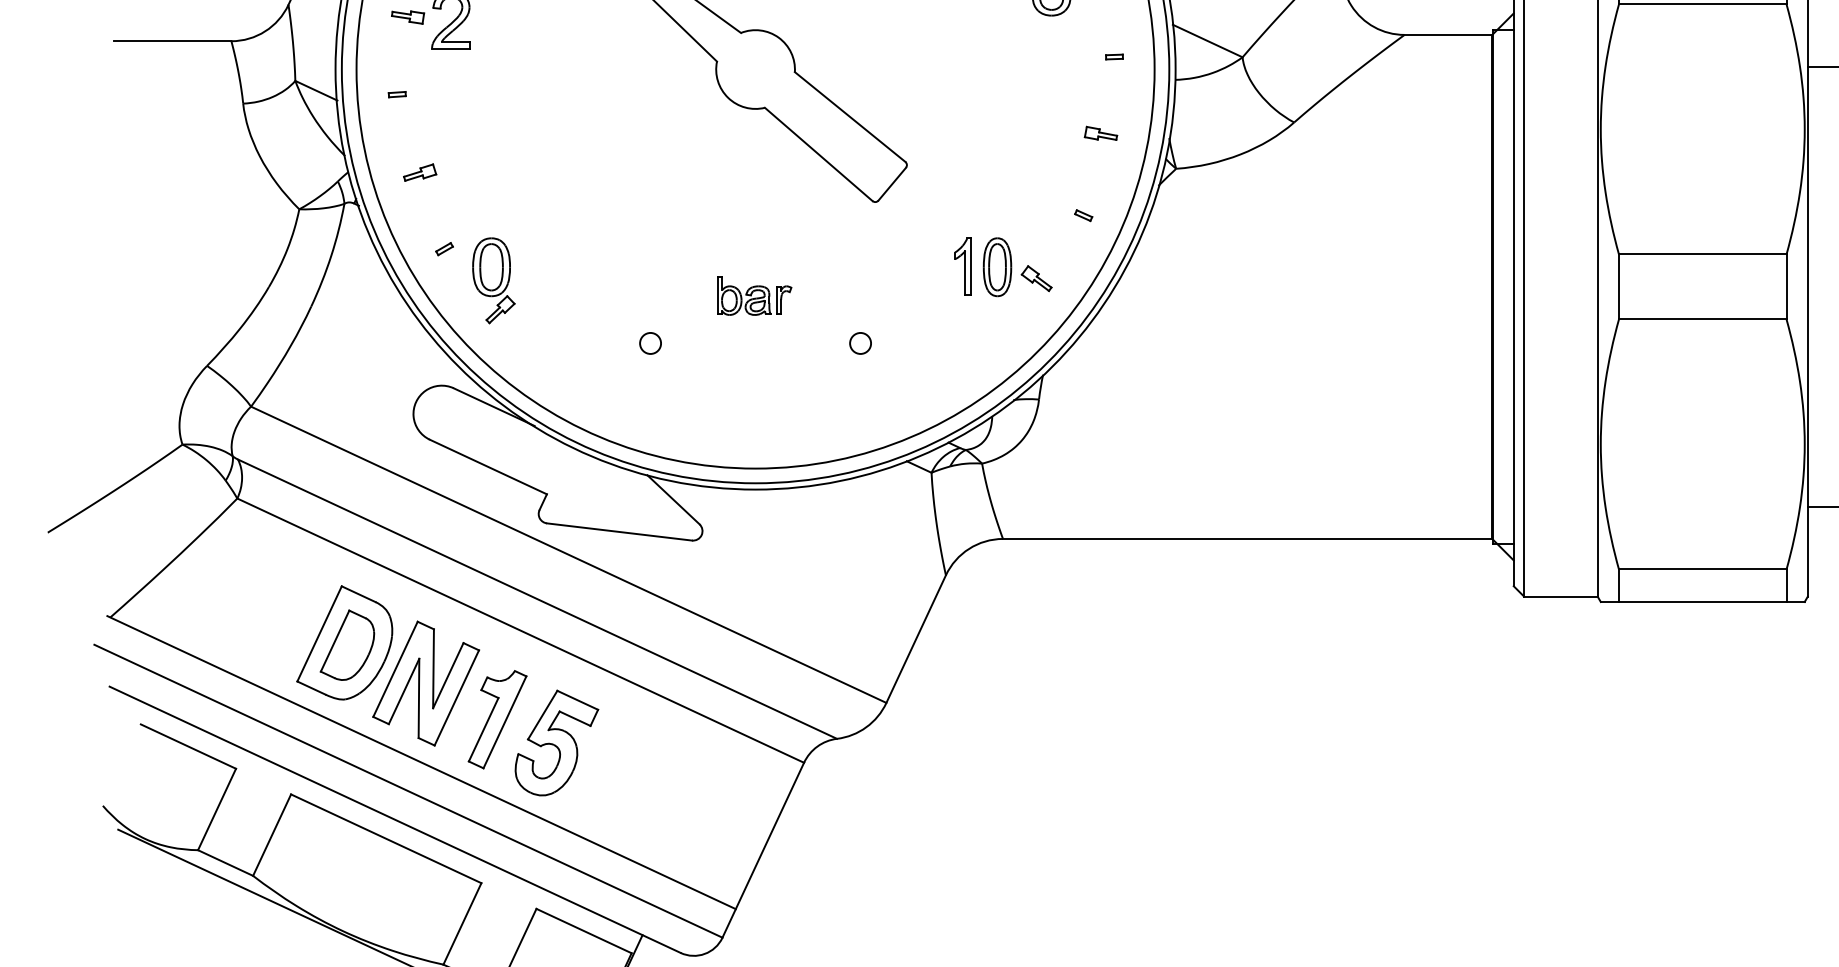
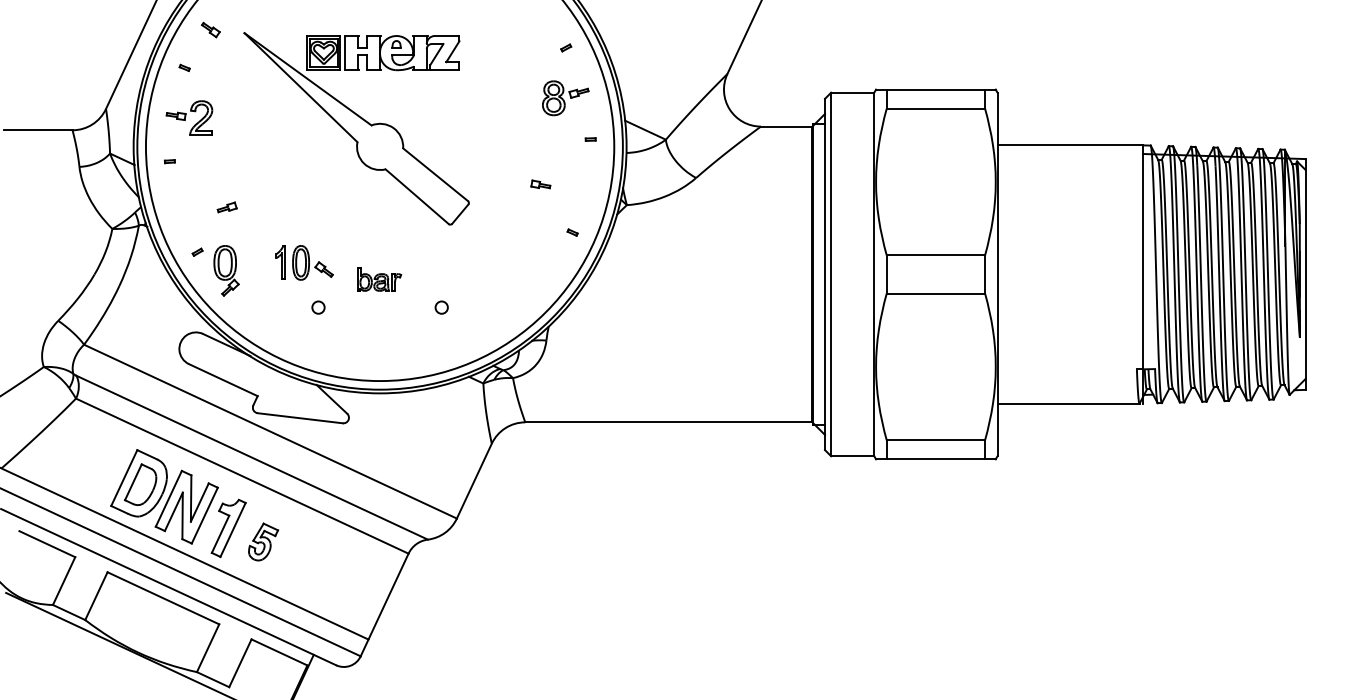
part: (1100, 133) -> (540, 184), moved
part: (418, 172) -> (226, 207), moved
part: (1003, 266) -> (304, 262), moved
part: (556, 742) -> (263, 541), size x0.6

